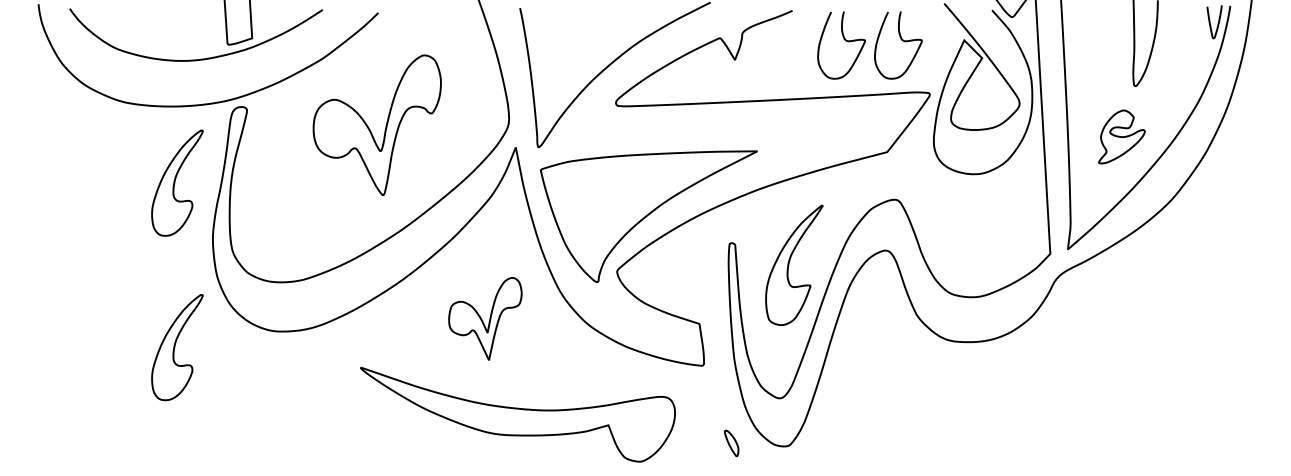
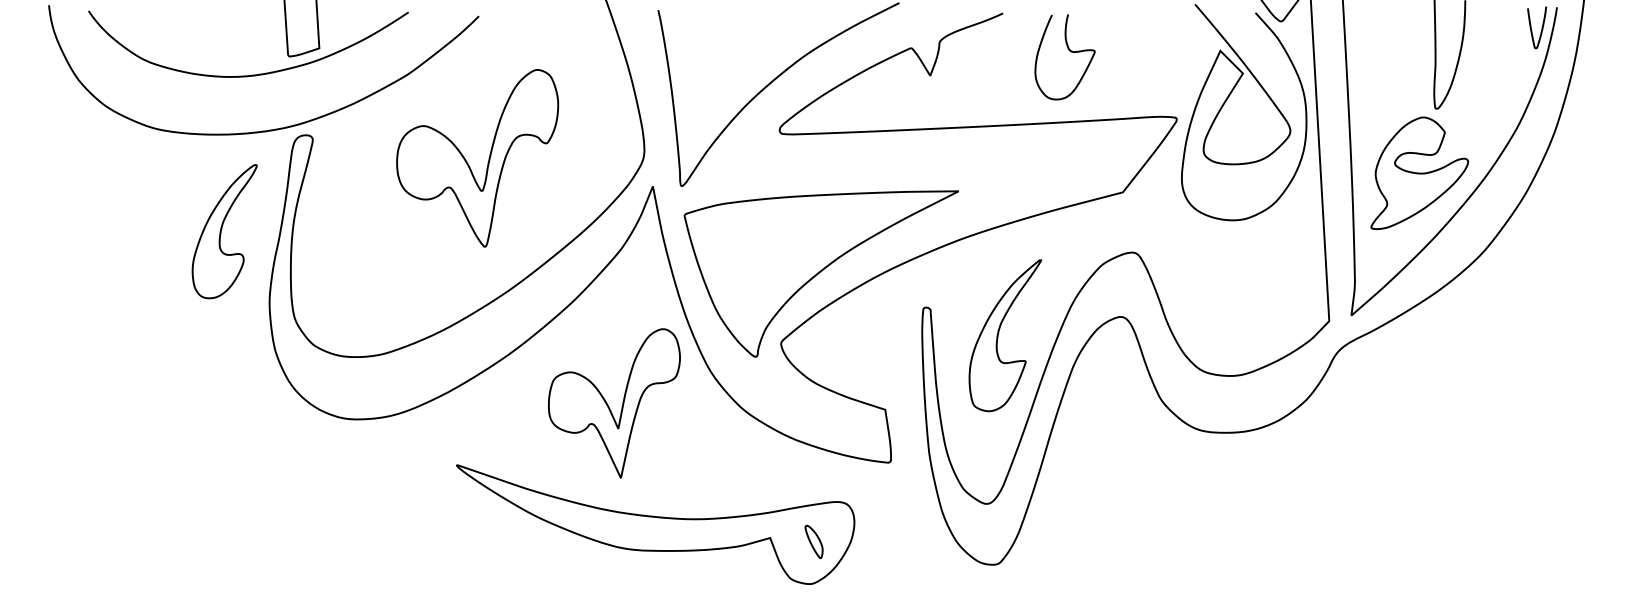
curve: (901, 40) -> (1141, 51), removed
part: (1121, 136) -> (1419, 172), size x1.67
part: (485, 319) -> (614, 403), size x1.43
part: (177, 347) -> (224, 439), removed
part: (731, 443) -> (813, 541), moved

